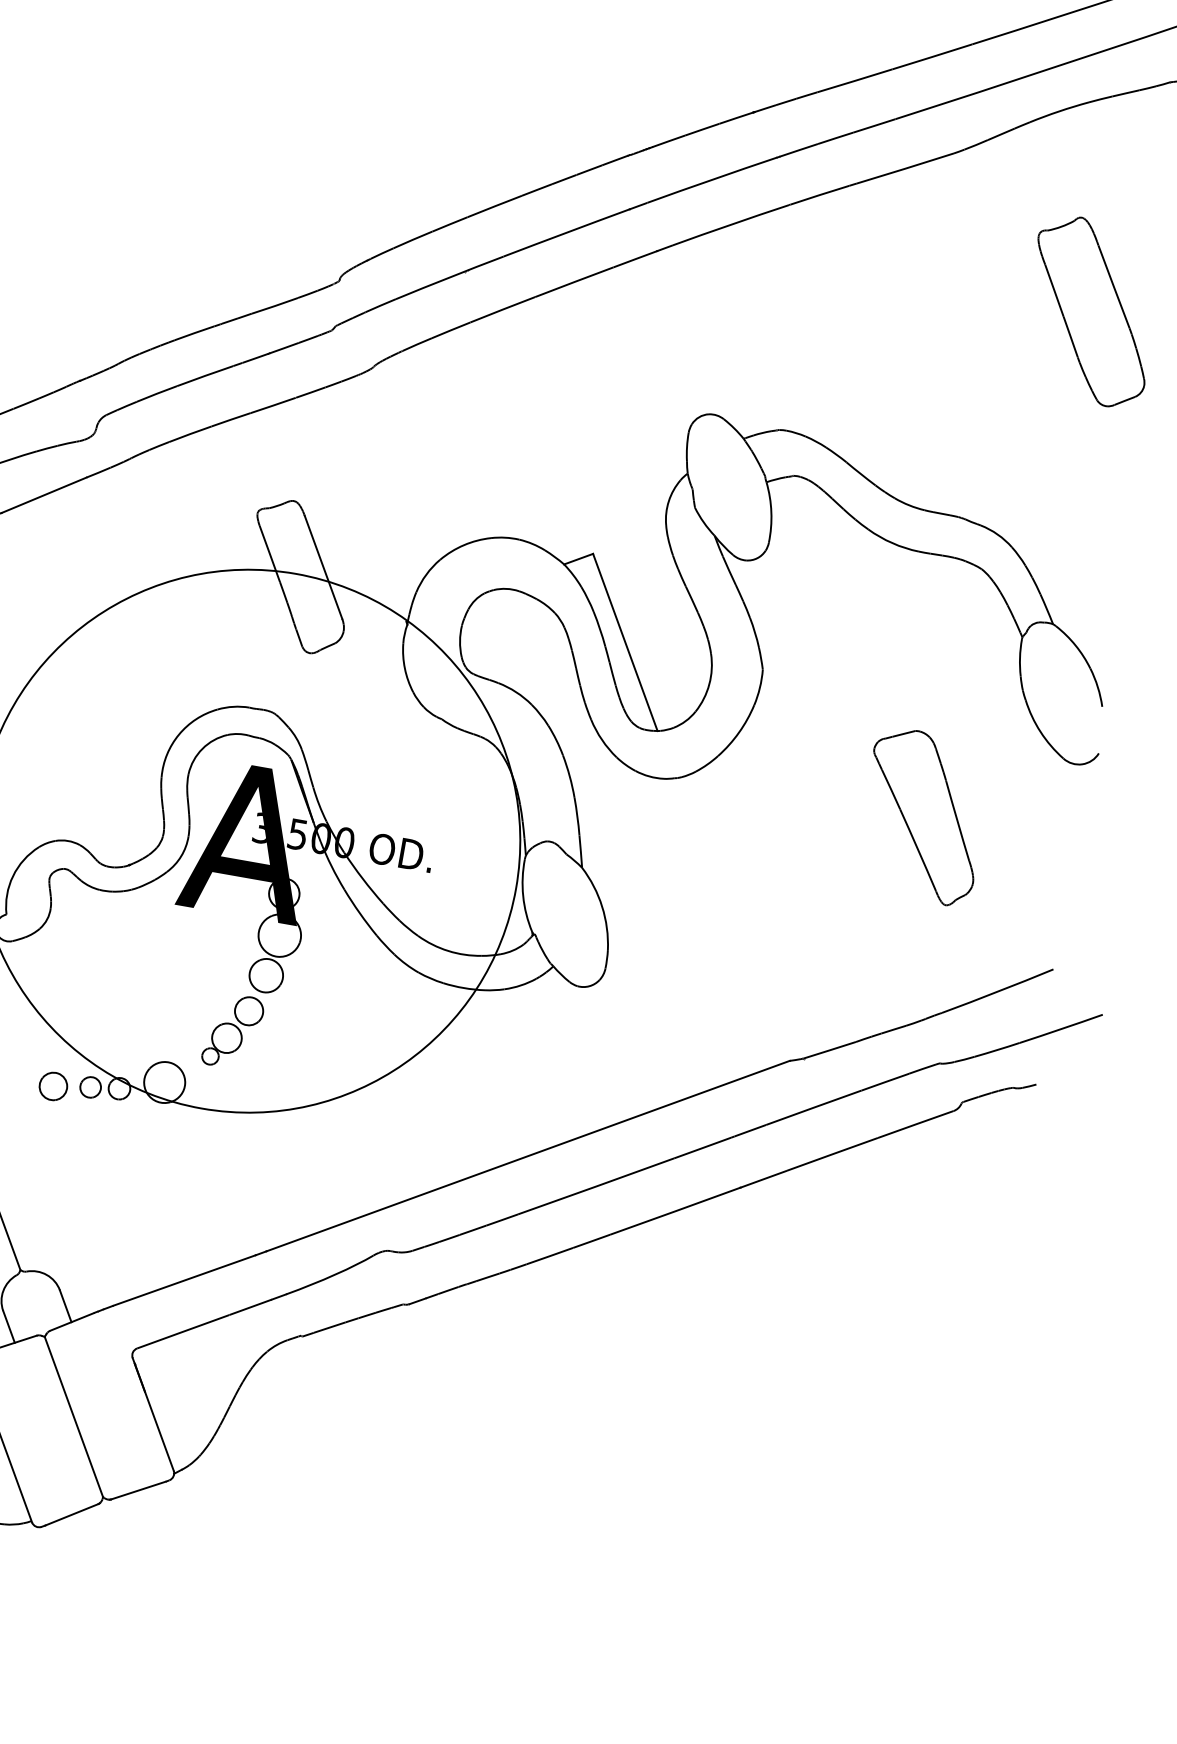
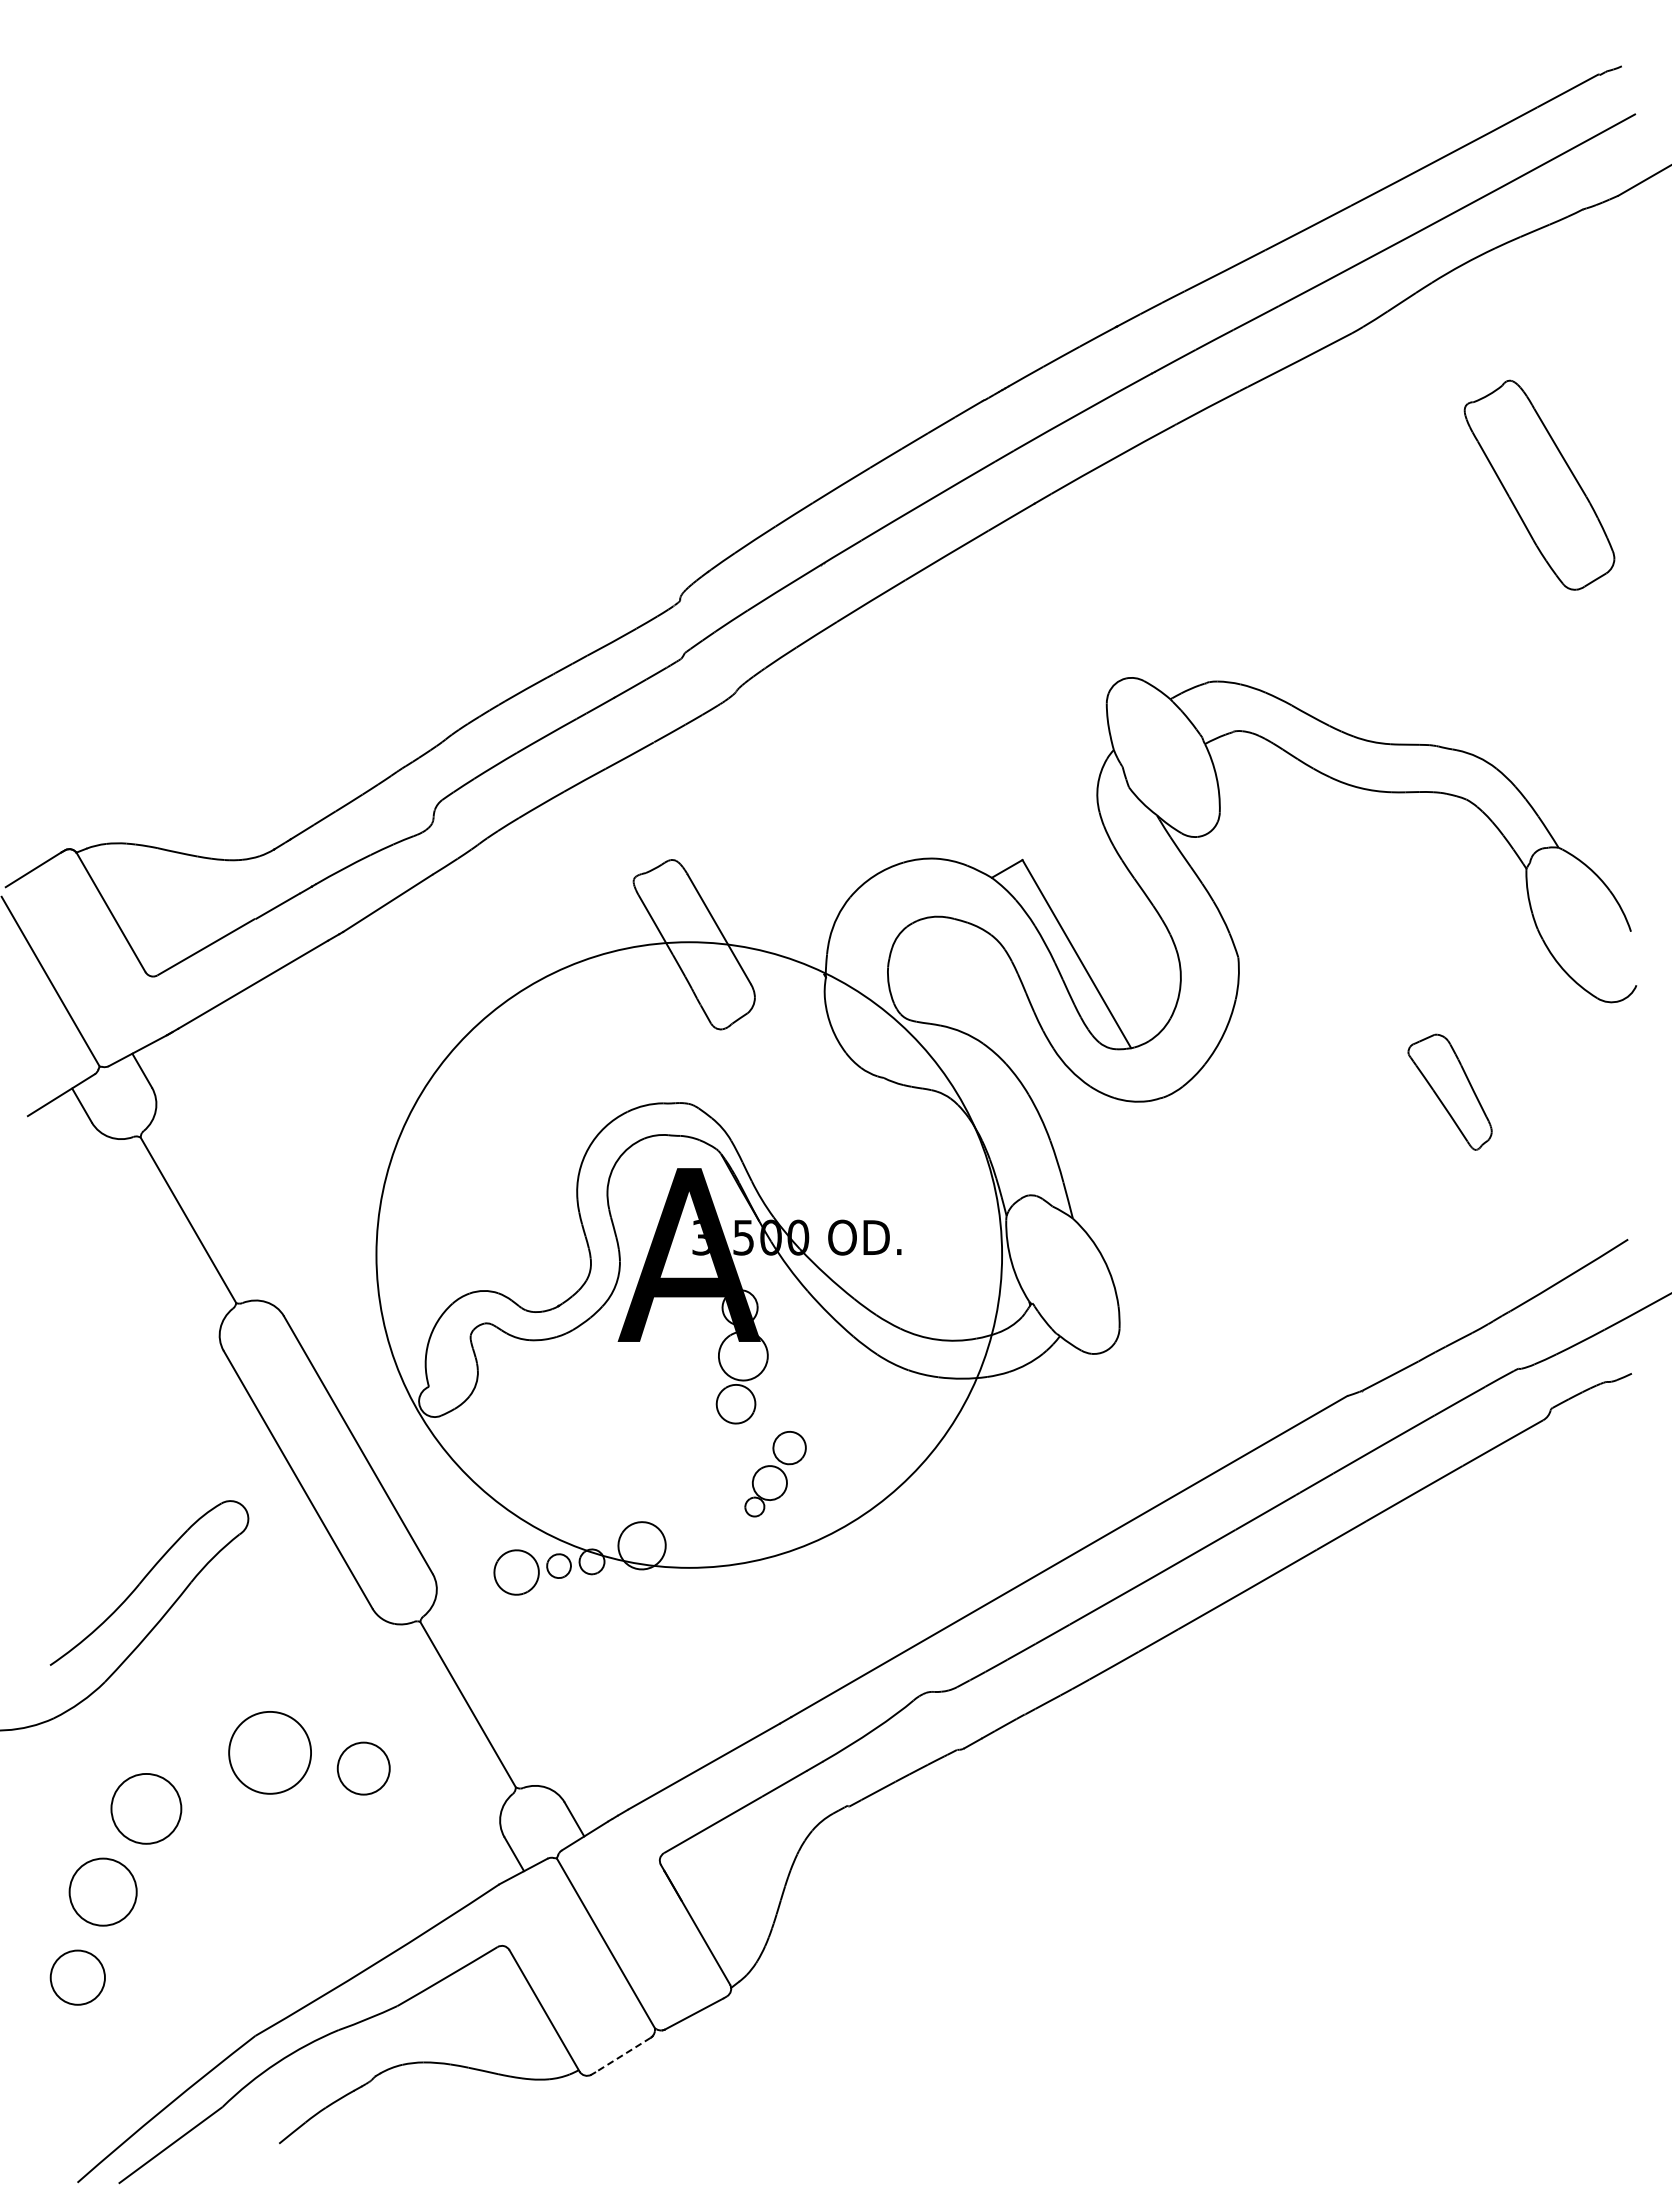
part: (922, 816) -> (1449, 1092), size x0.6
part: (233, 1031) -> (775, 1474), moved
part: (53, 1086) -> (516, 1572), size x1.4
line: (71, 1515) -> (622, 2055), solid -> dashed

